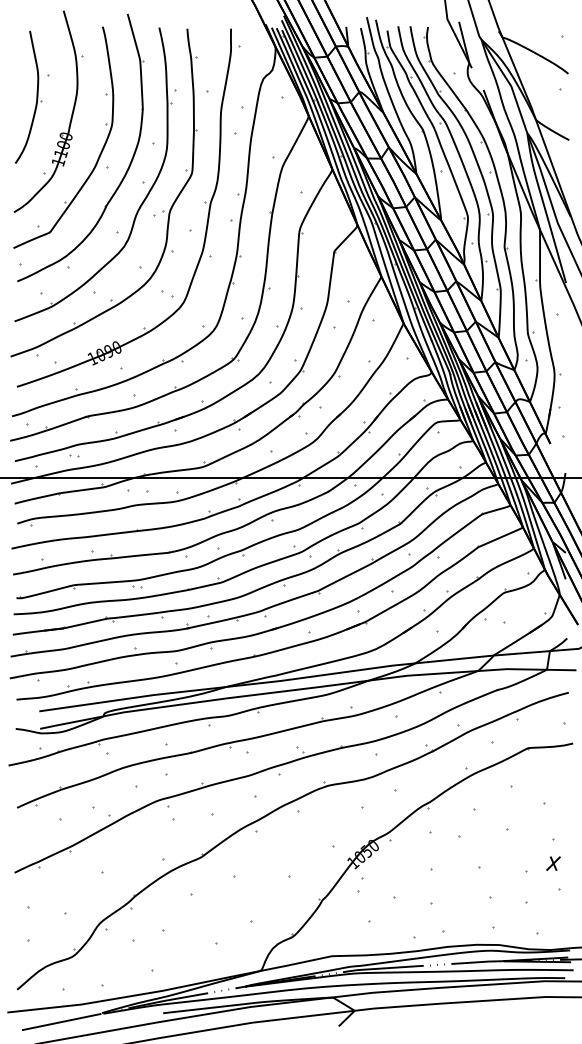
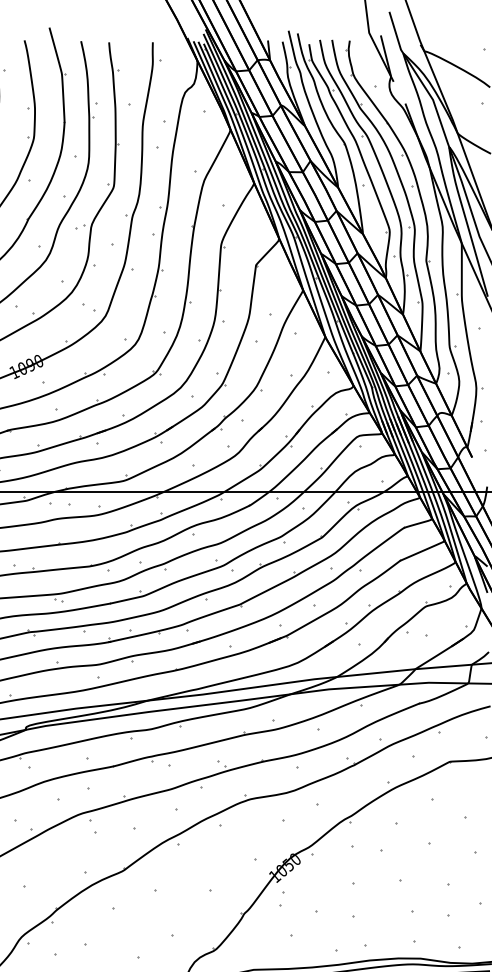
part: (553, 863) -> (475, 877), removed

